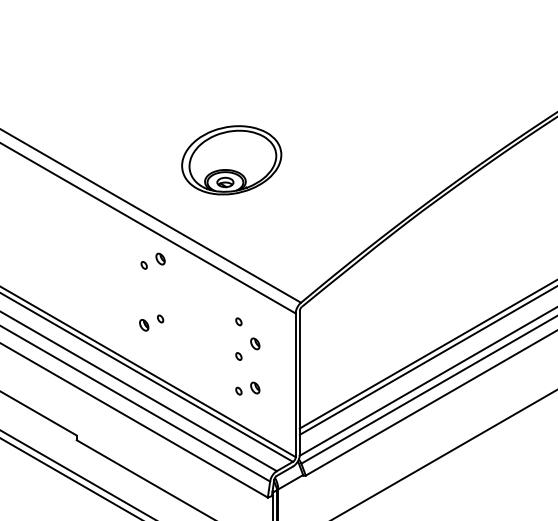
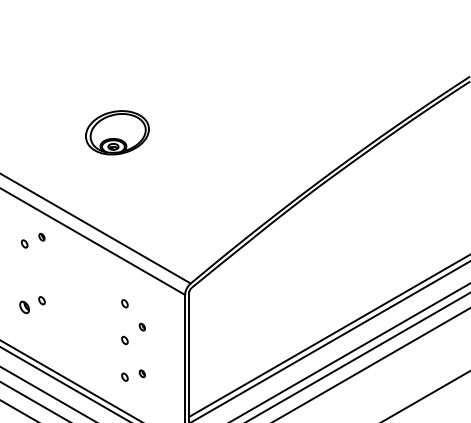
part: (231, 160) -> (117, 132), size x0.6
part: (160, 258) -> (41, 236), size x0.6
part: (255, 343) -> (142, 326), size x0.6
part: (255, 387) -> (142, 373), size x0.6

